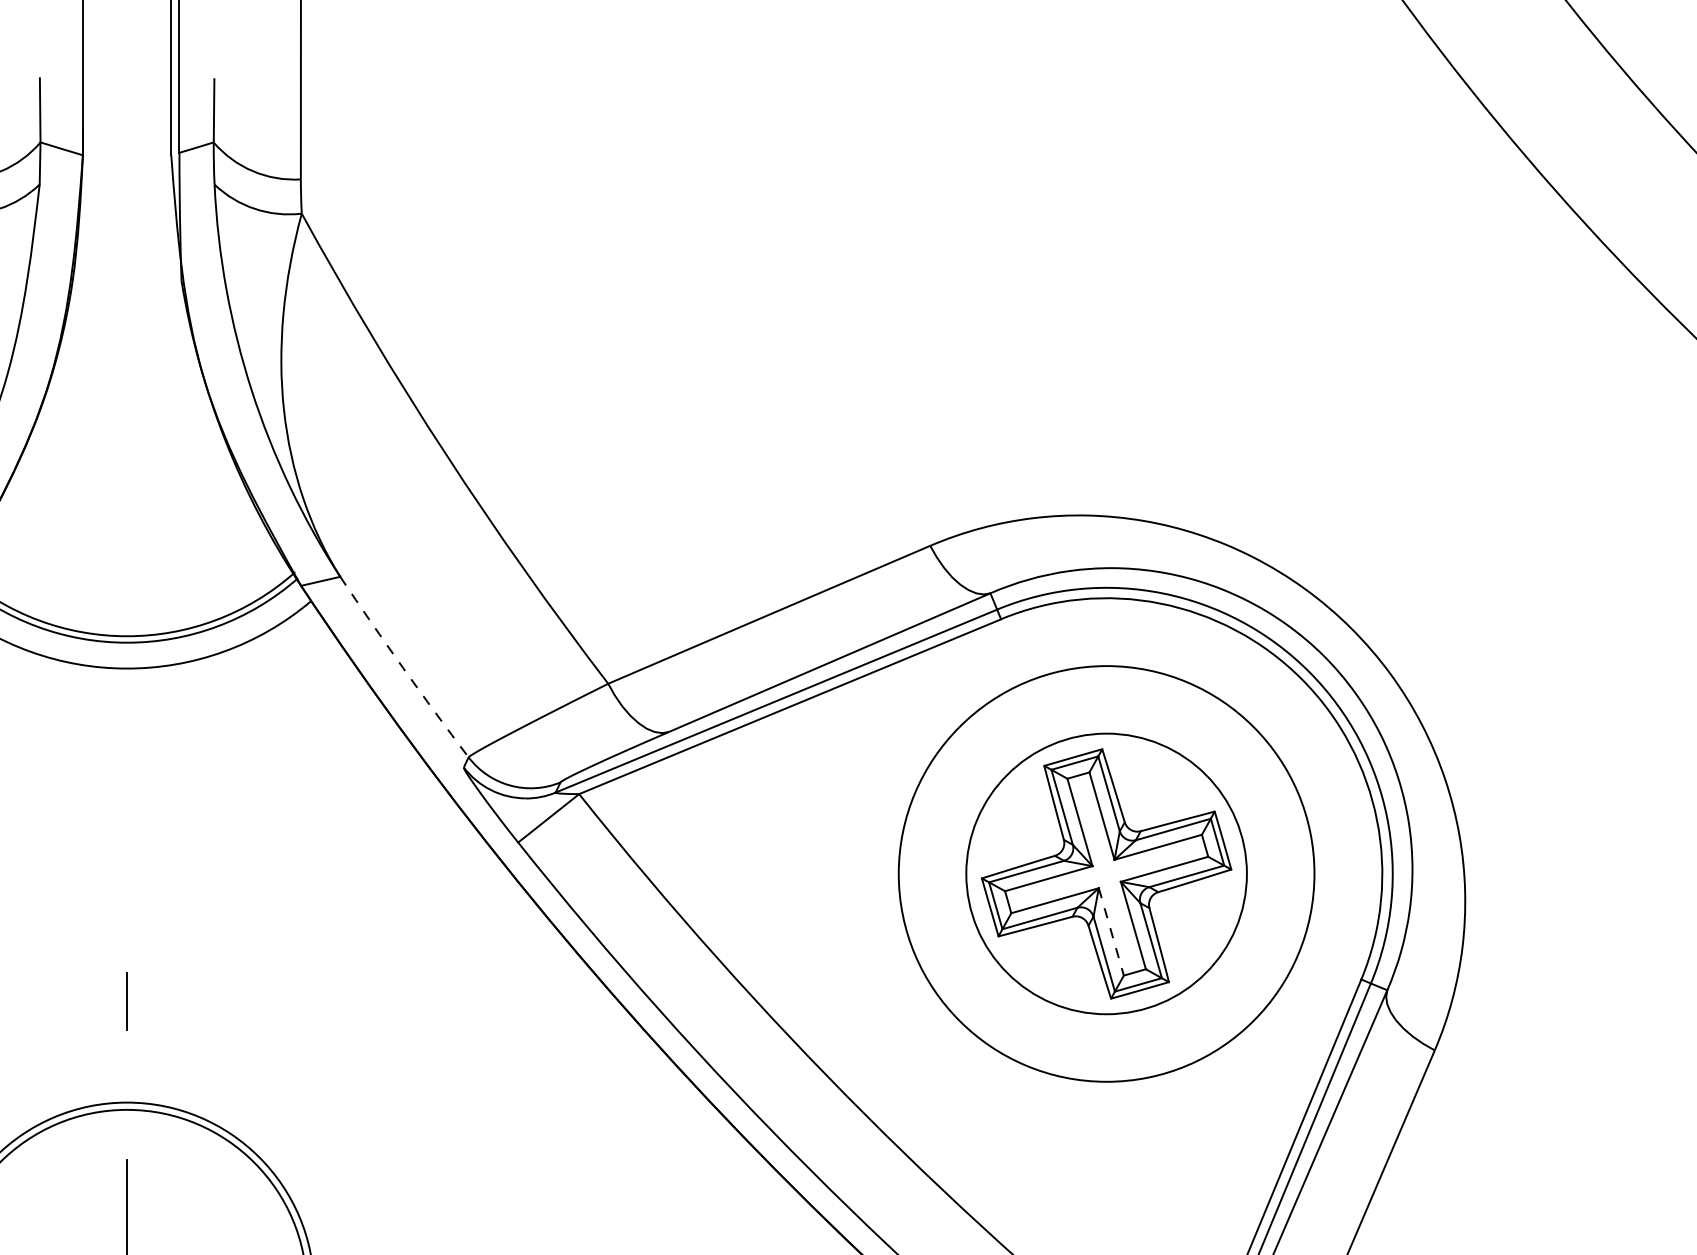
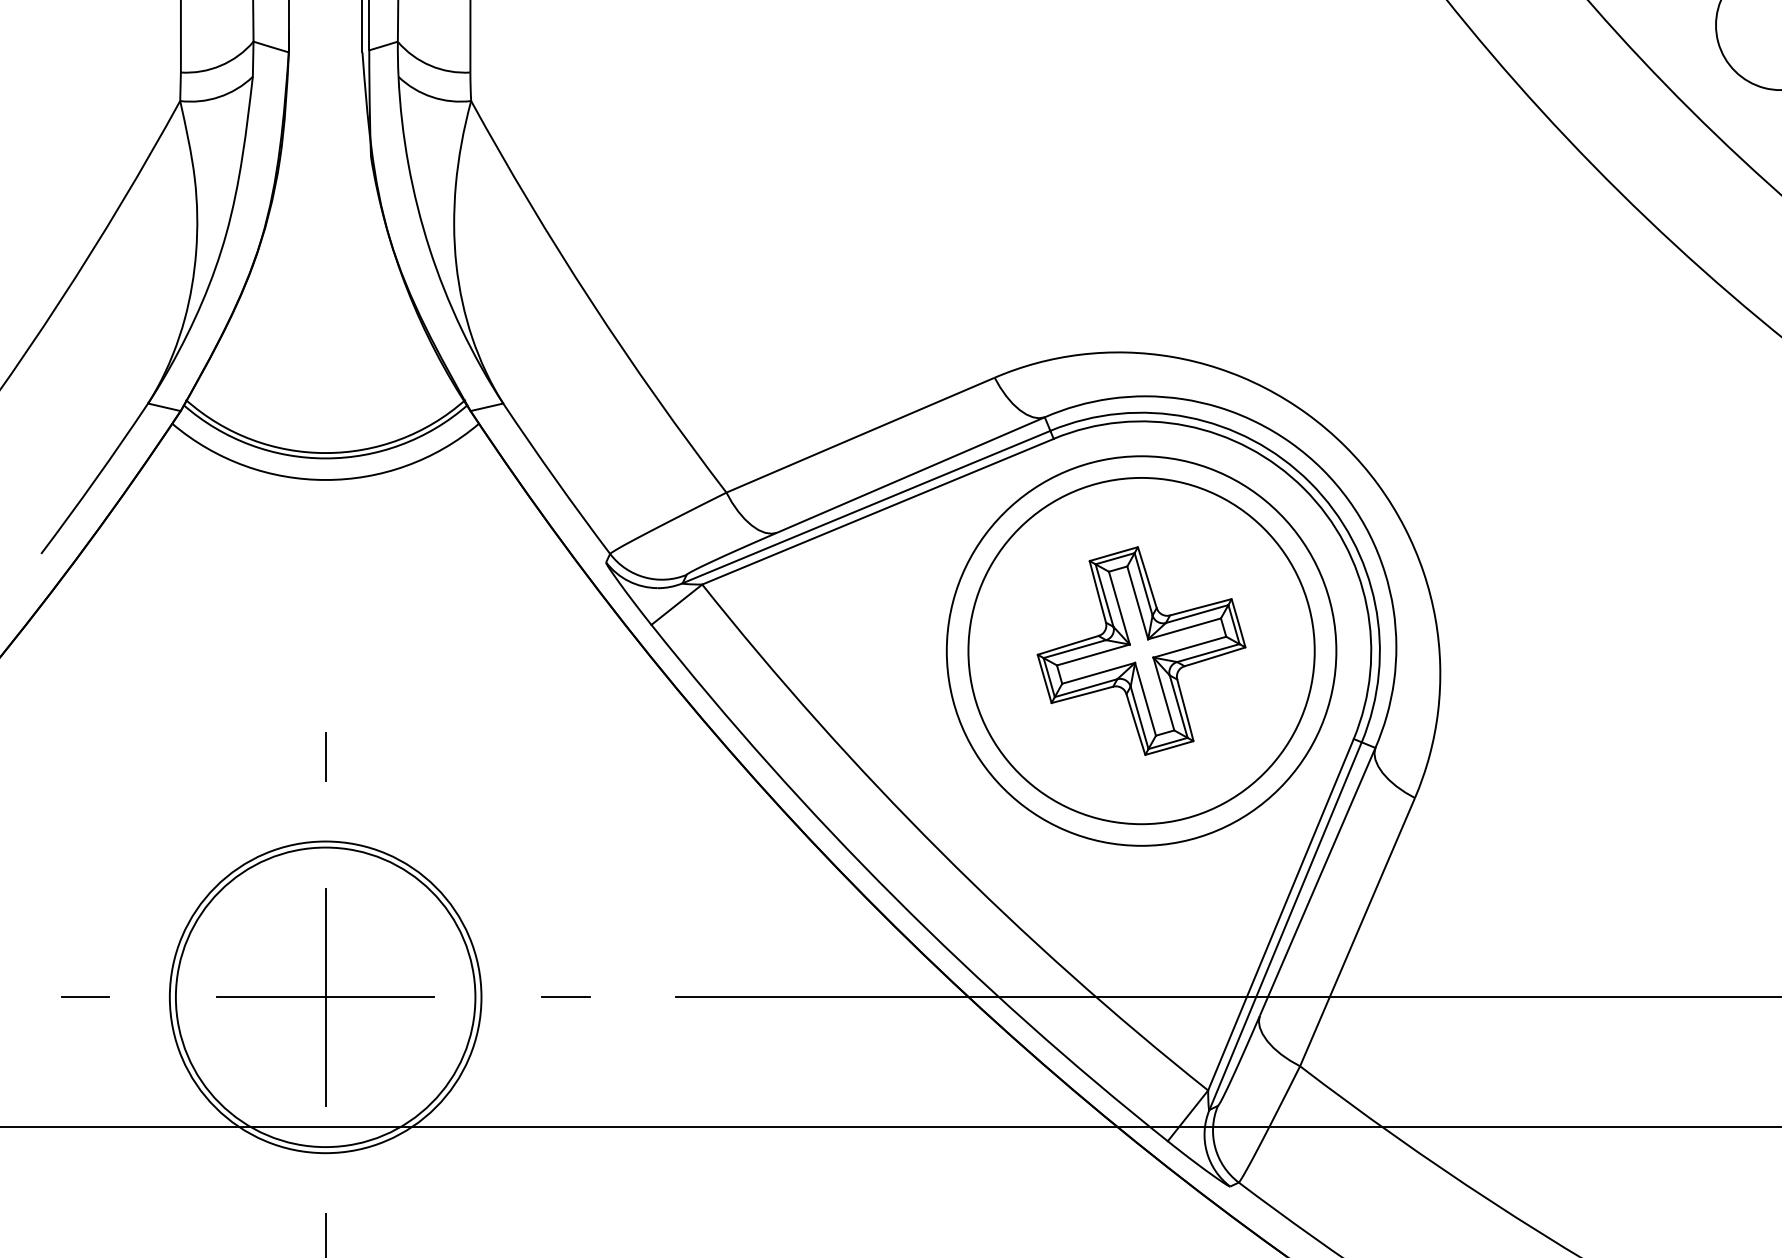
arc: (403, 667) -> (555, 479), dashed -> solid
circle: (1106, 873) -> (1141, 650), size x1.67
line: (1111, 932) -> (1145, 699), dashed -> solid

